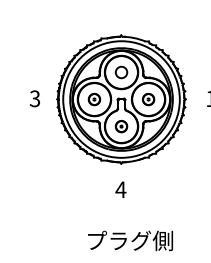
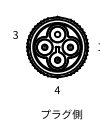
text: (34, 97) -> (15, 34), moved

